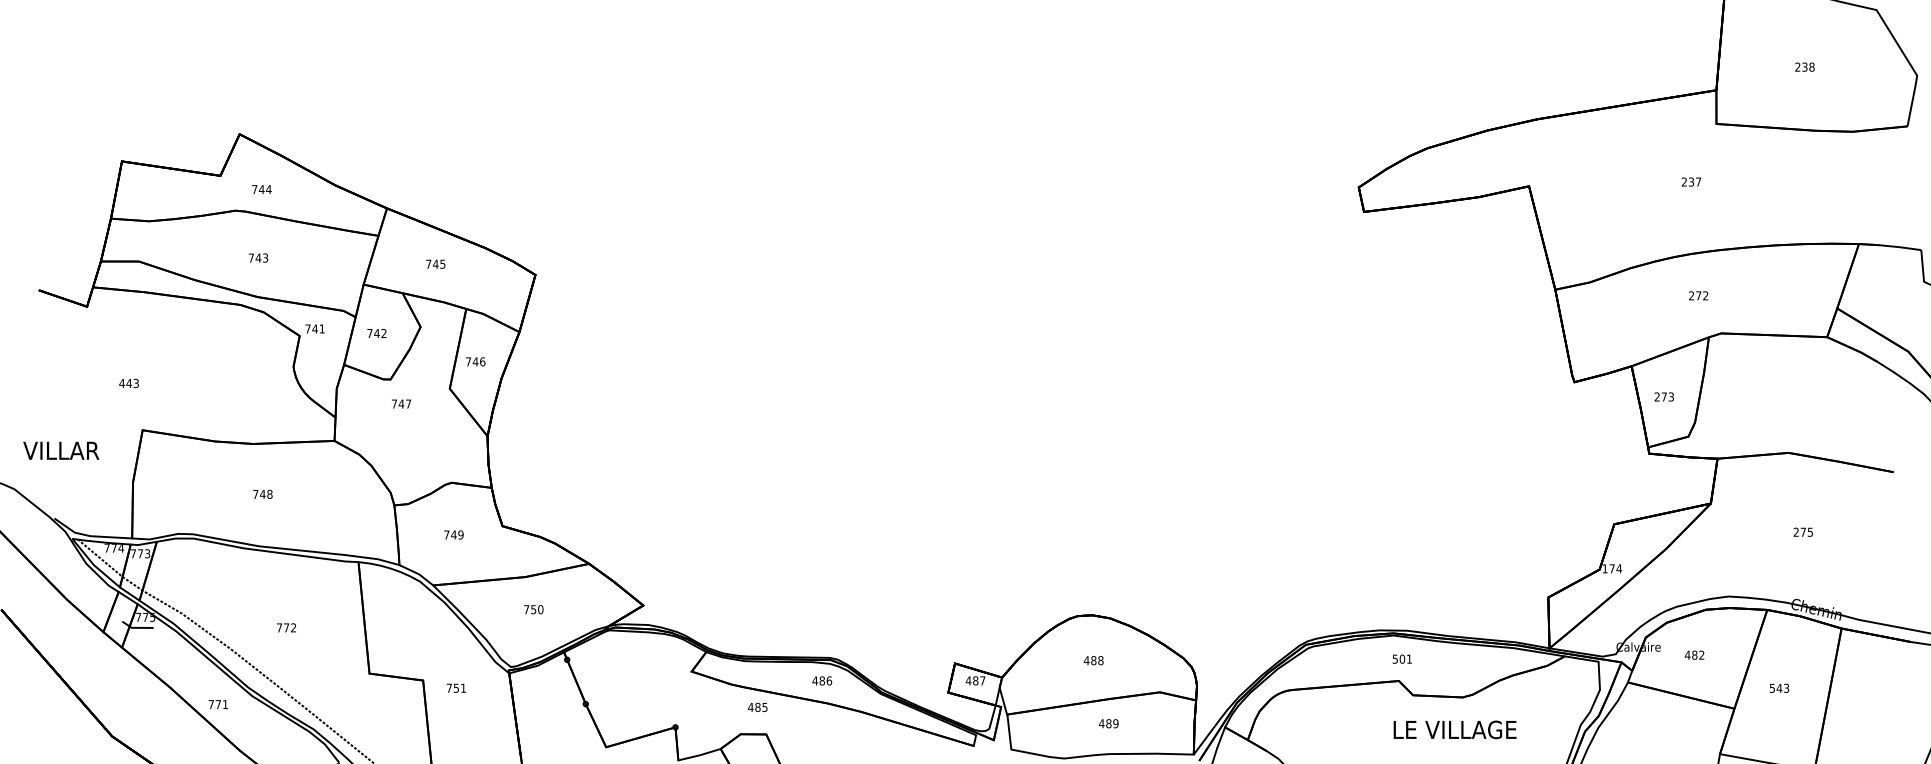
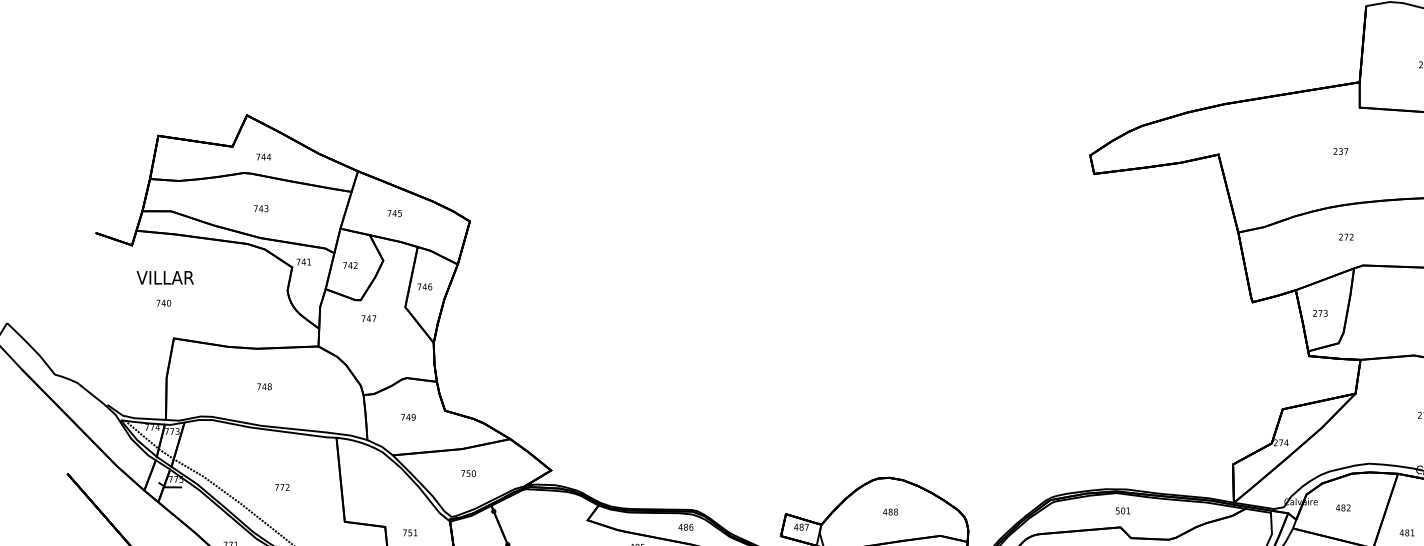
text: (128, 383) -> (163, 303), 443 -> 740
text: (61, 450) -> (165, 277), moved
text: (1604, 568) -> (1275, 442), 174 -> 274
text: (1779, 687) -> (1407, 532), 543 -> 481

